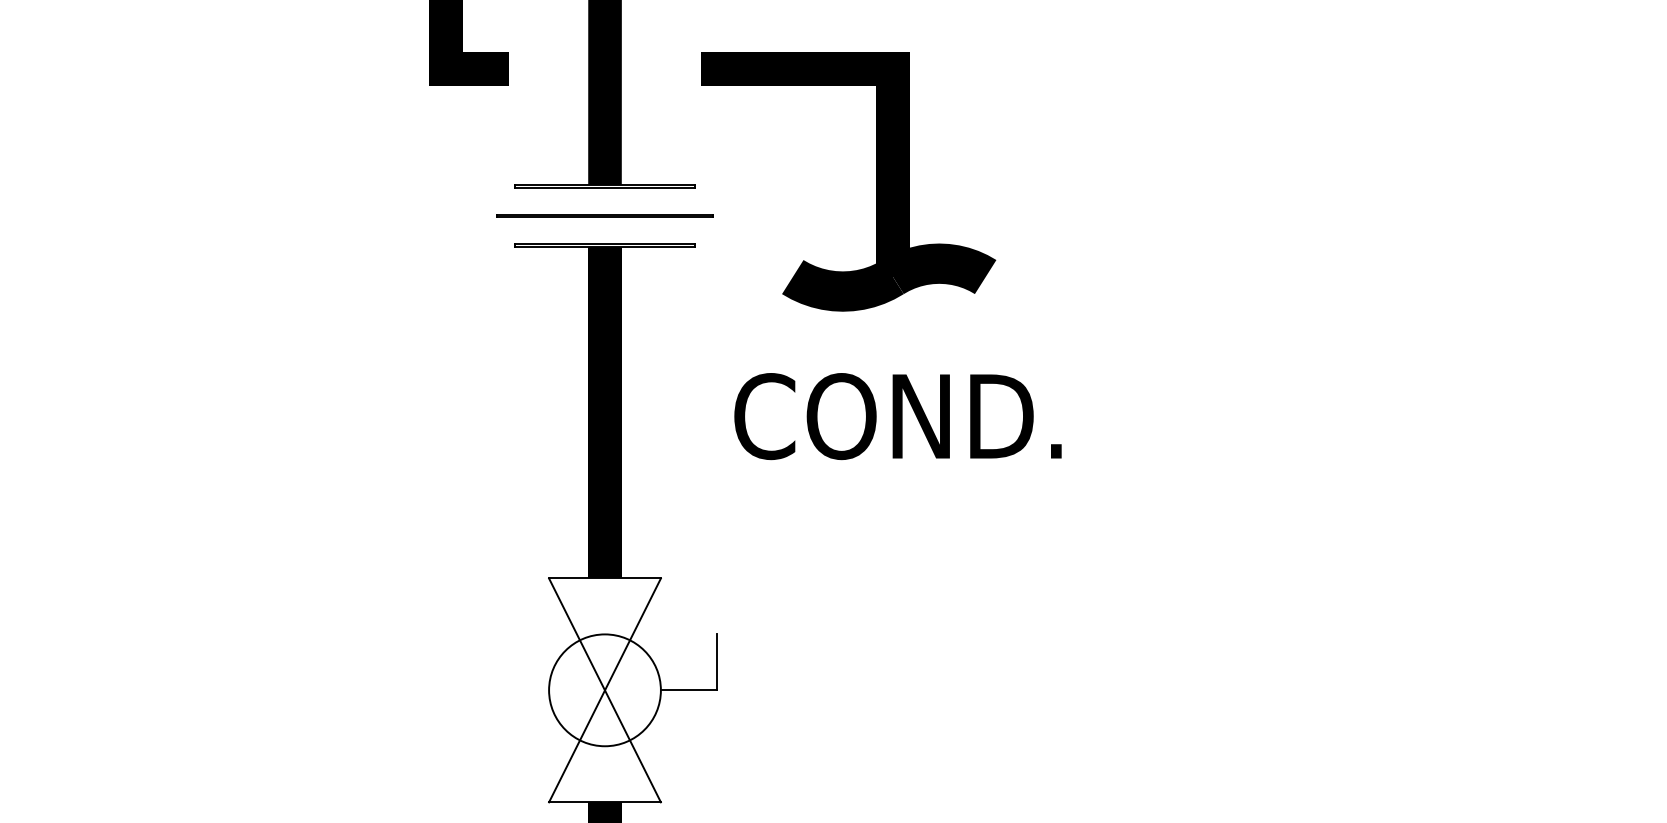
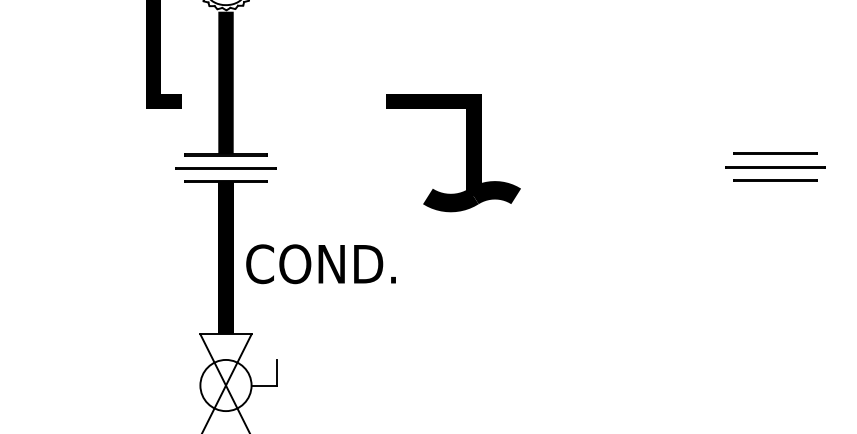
part: (877, 183) -> (466, 153), moved
text: (896, 417) -> (320, 264), moved

